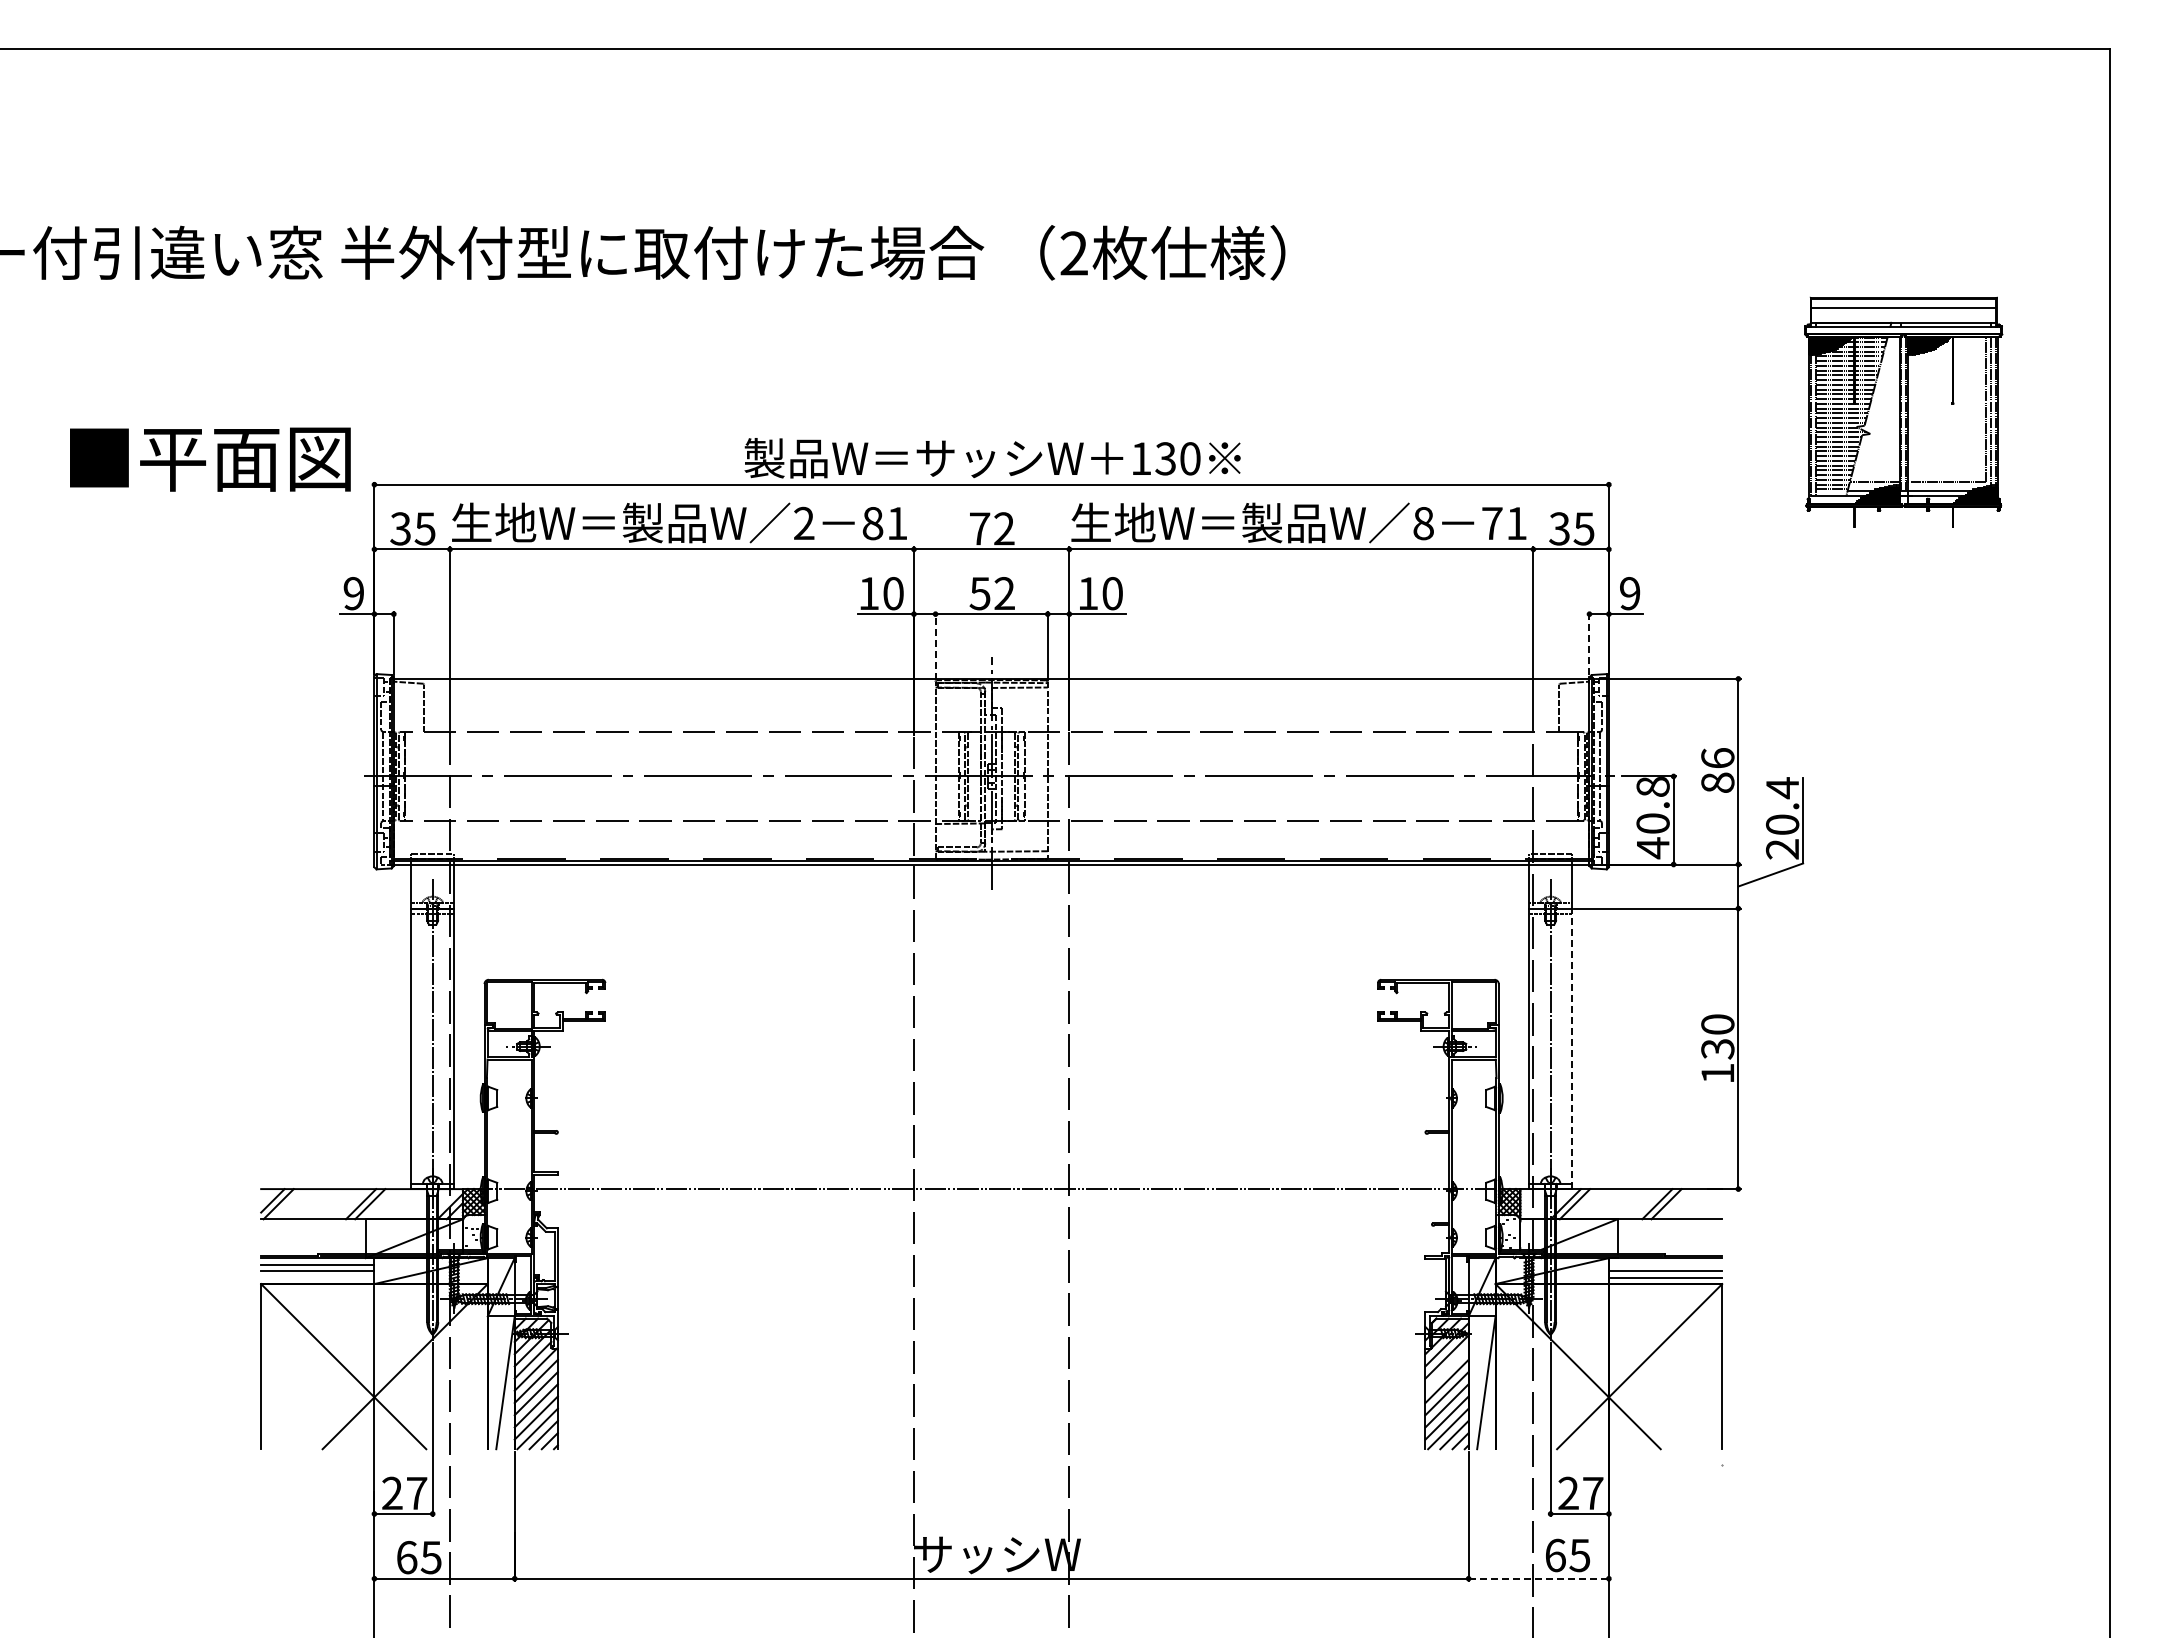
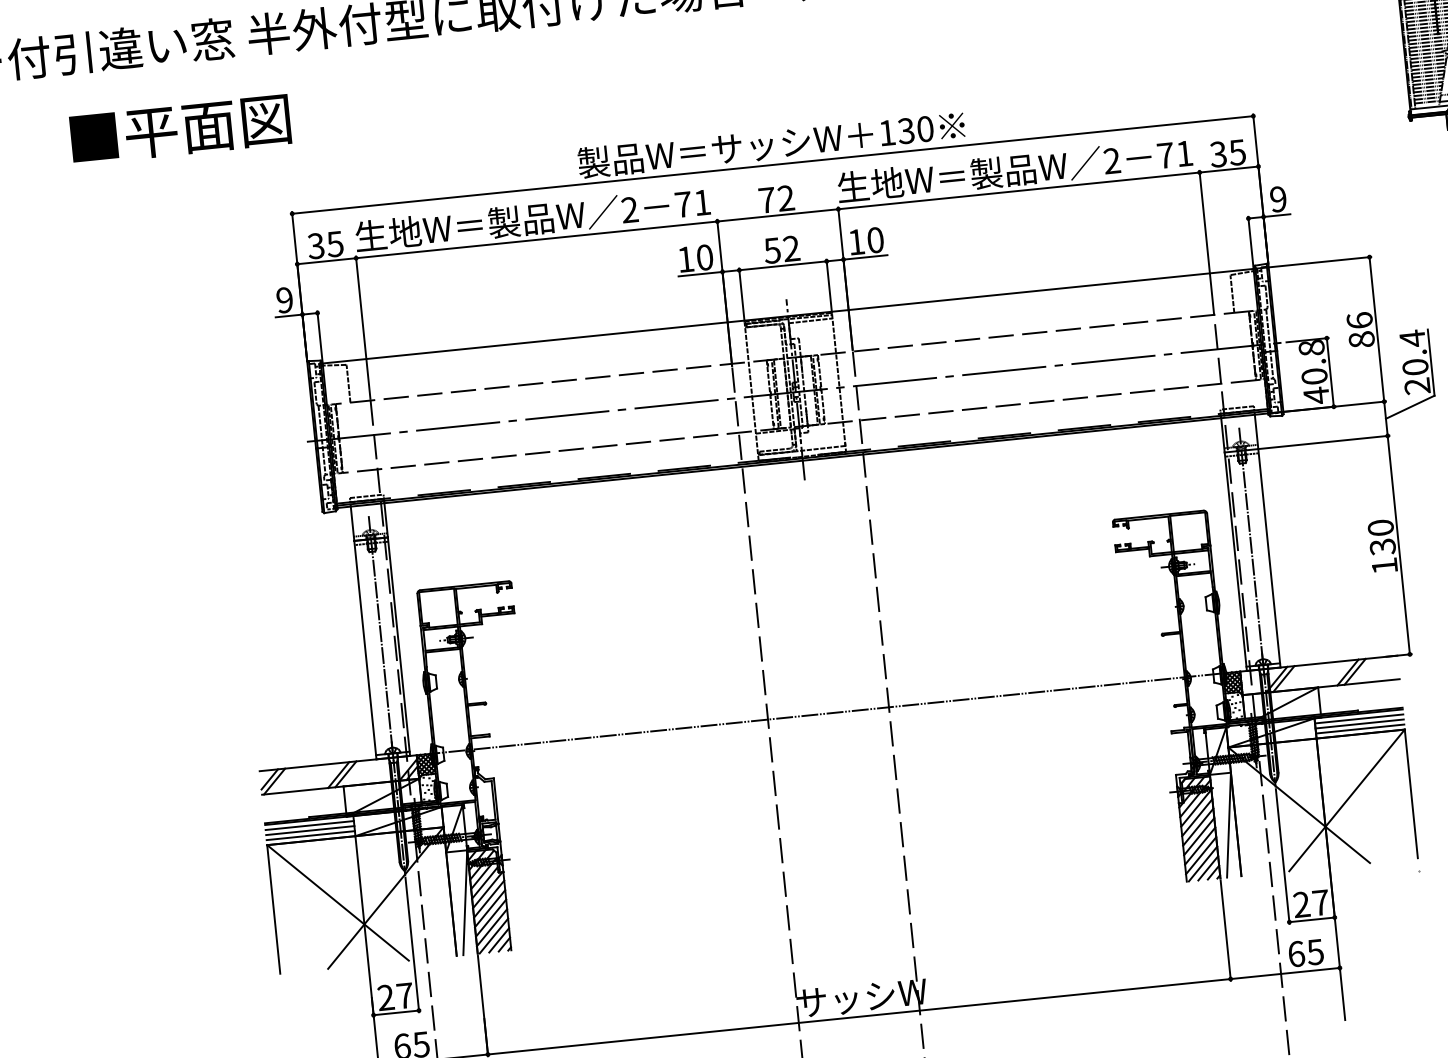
text: (210, 459) -> (180, 129), moved
text: (872, 523) -> (683, 204), 81 -> 71
text: (1423, 523) -> (1112, 161), 8 -> 2
line: (1589, 643) -> (1250, 241), dashed -> solid
line: (935, 645) -> (741, 294), dashed -> solid
line: (1572, 1048) -> (1269, 558), dashed -> solid
line: (1665, 1264) -> (1359, 718), added
line: (317, 1277) -> (310, 835), added
line: (1446, 1368) -> (1196, 817), added
line: (1539, 1578) -> (1285, 973), dashed -> solid

